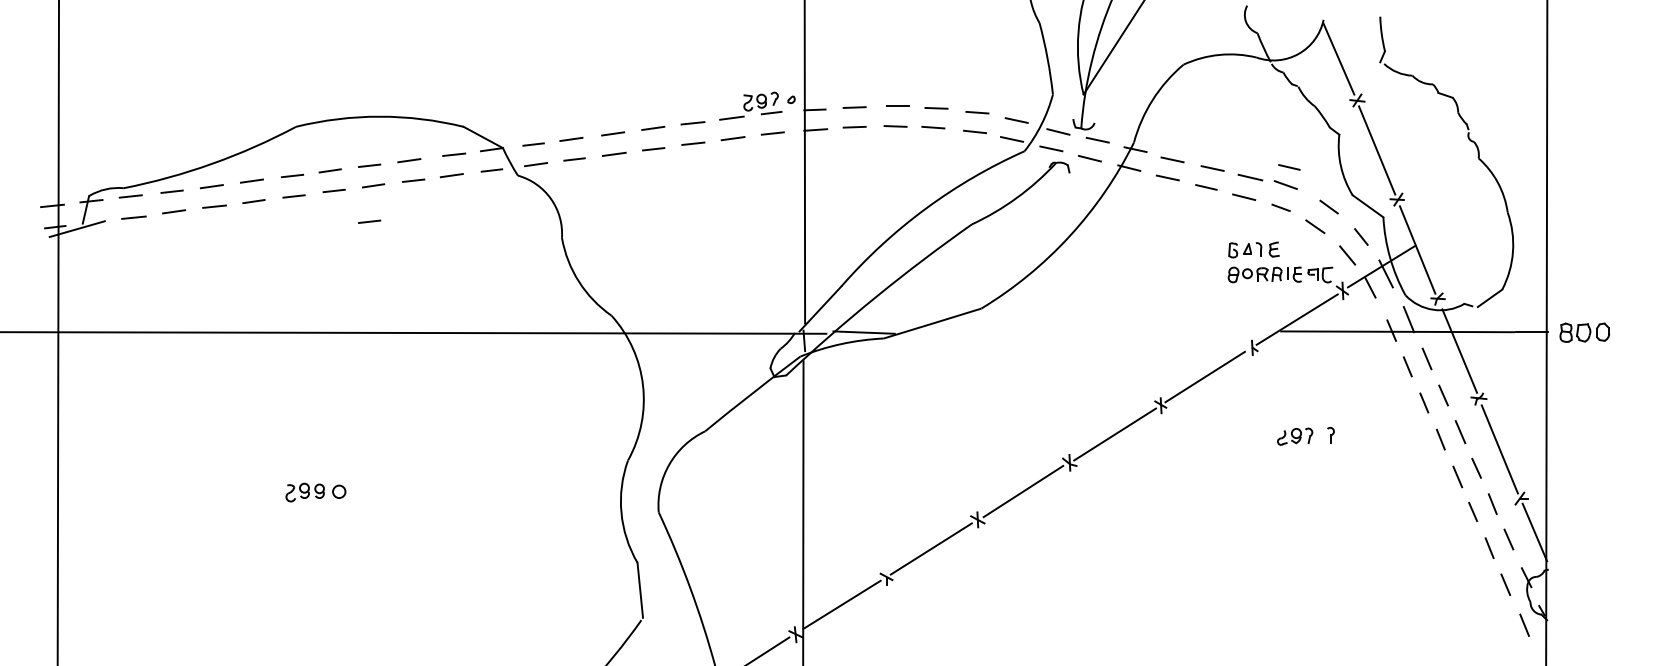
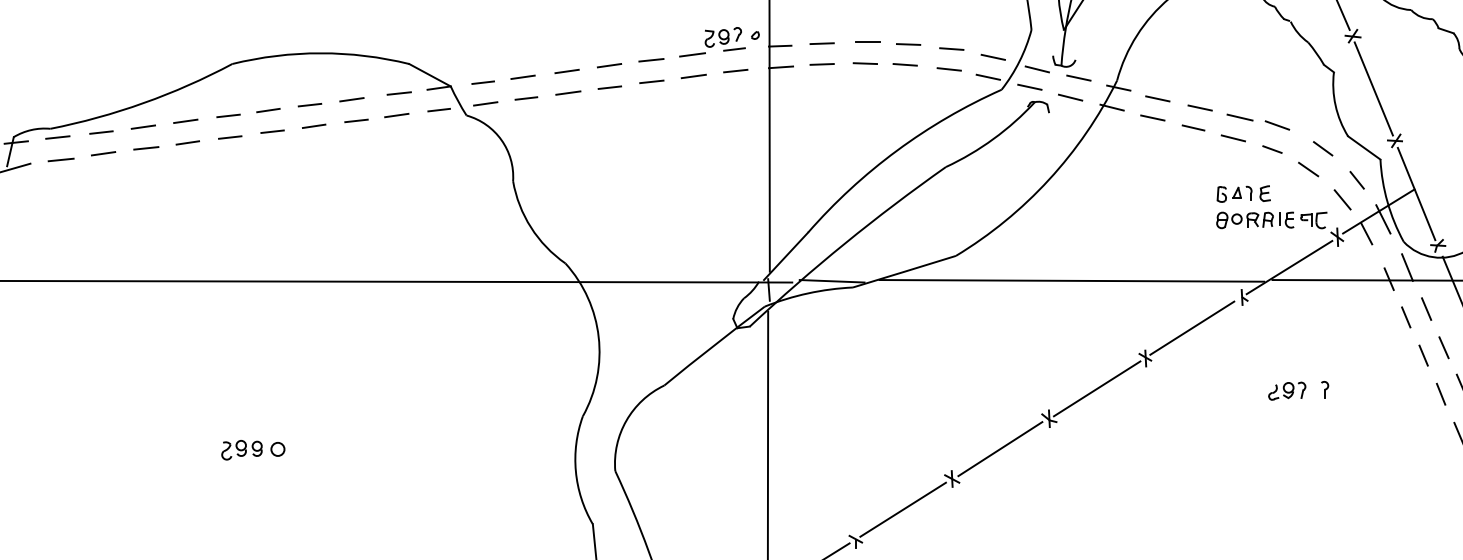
line: (1289, 167) -> (1281, 106), removed
line: (369, 221) -> (309, 163), removed
line: (1090, 332) -> (1071, 281), added

